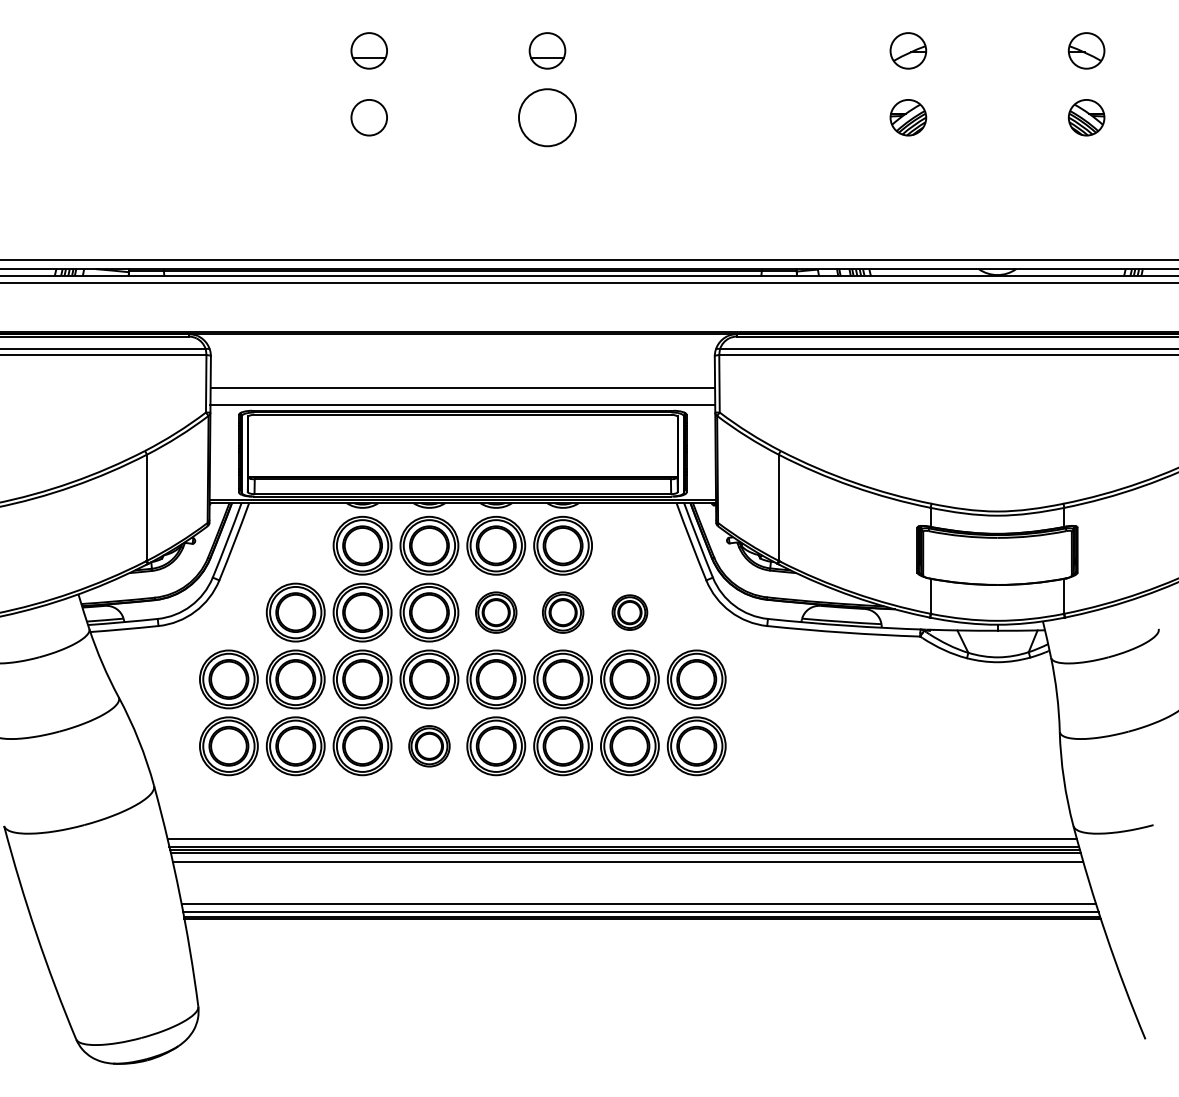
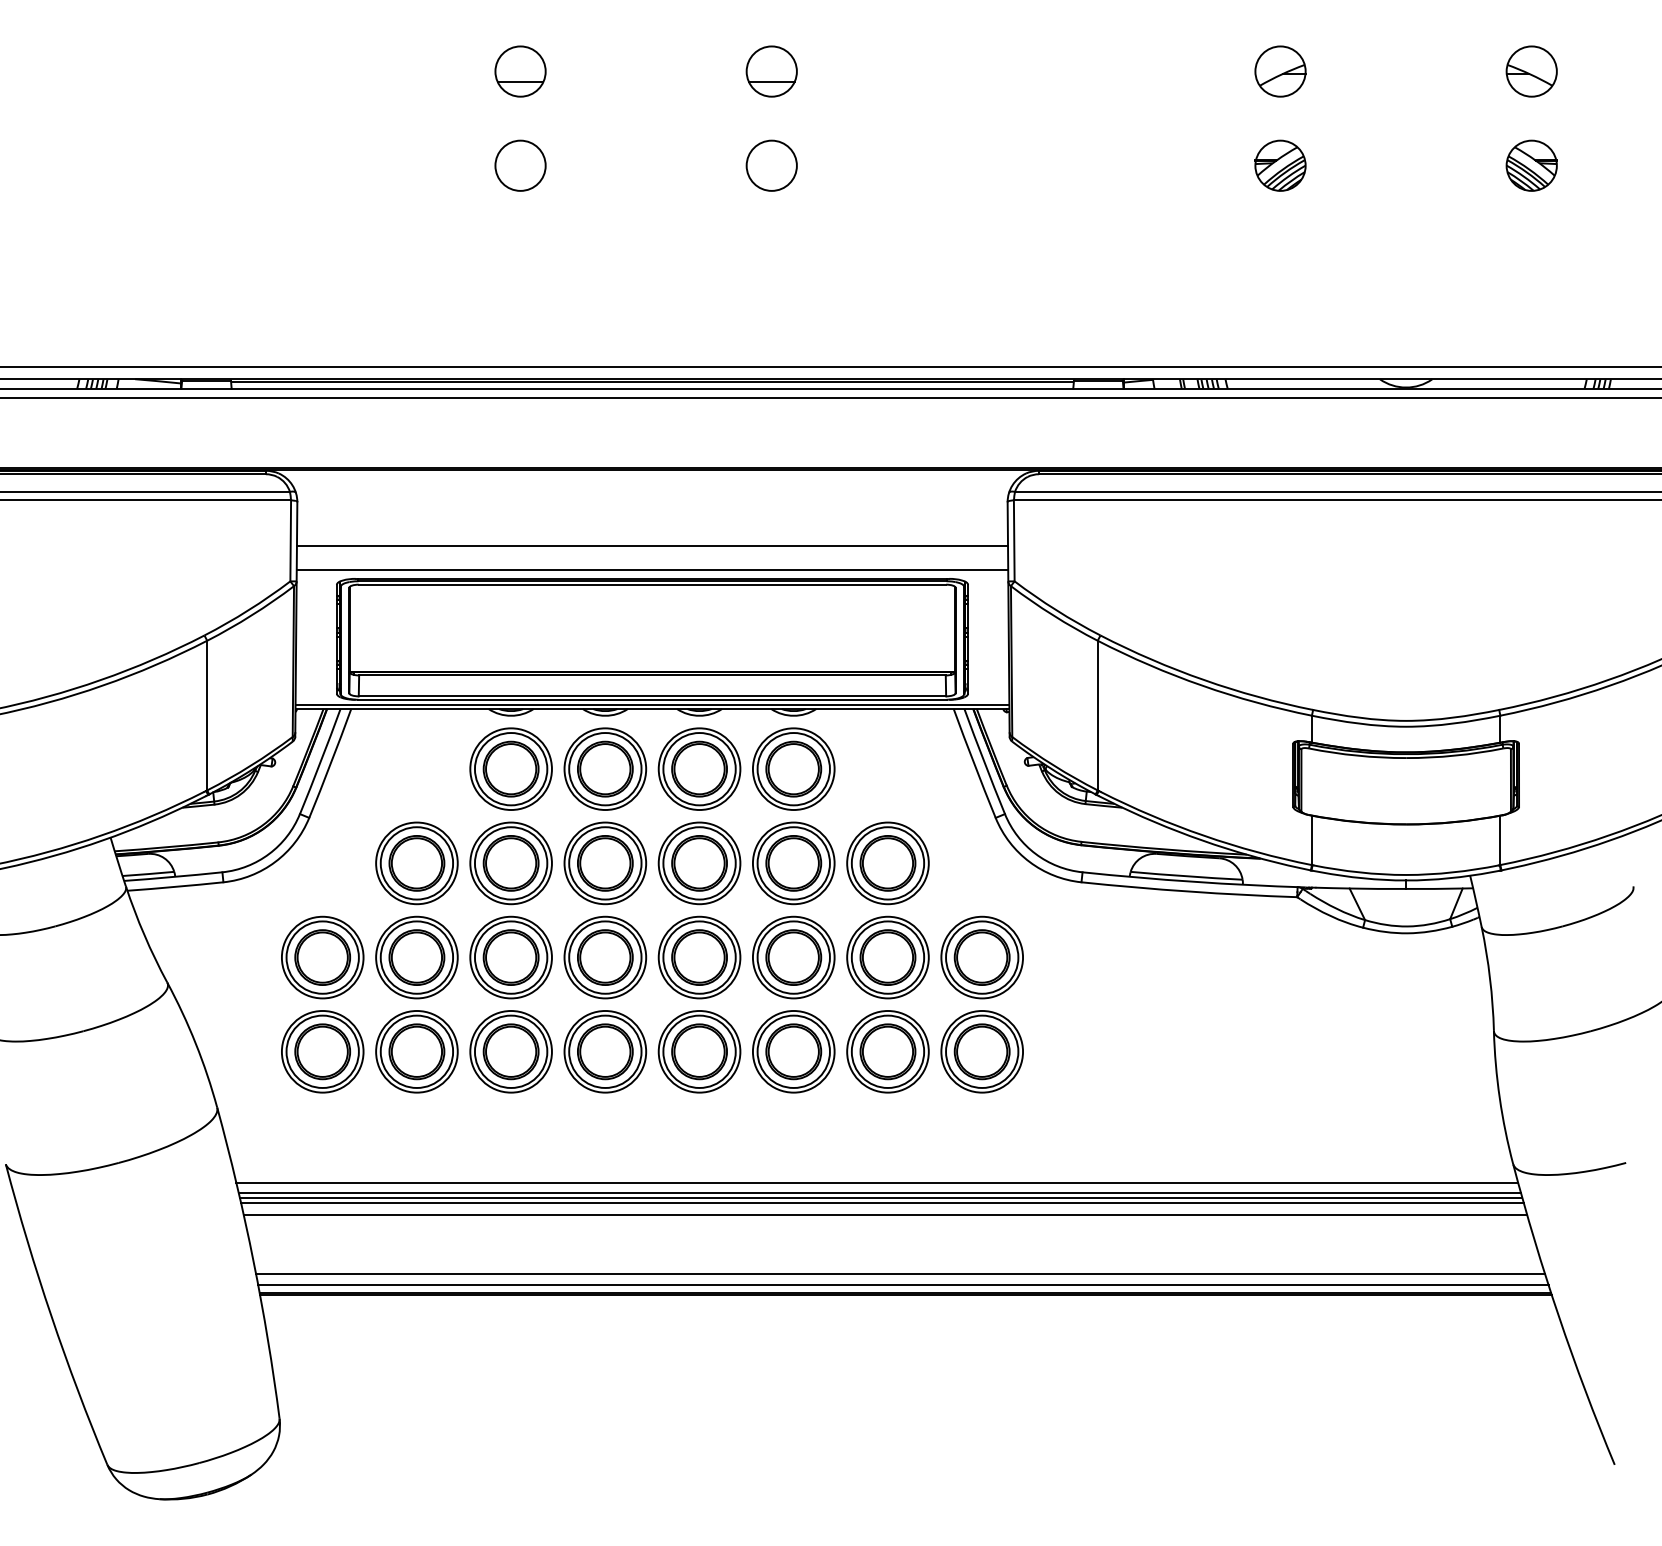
circle: (547, 117) -> (771, 165), size x0.62
part: (496, 612) -> (699, 863), size x1.43
part: (562, 612) -> (793, 863), size x1.43
part: (629, 612) -> (887, 863), size x1.67
part: (429, 746) -> (605, 1051), size x1.43

